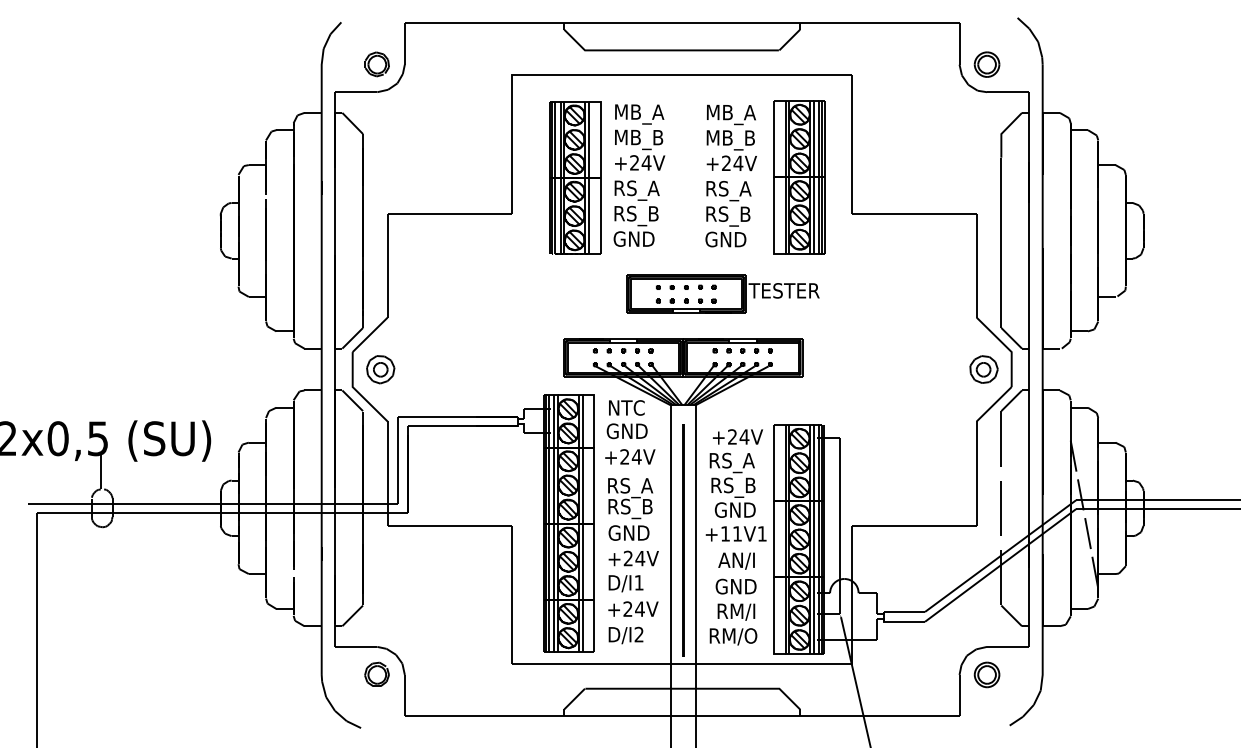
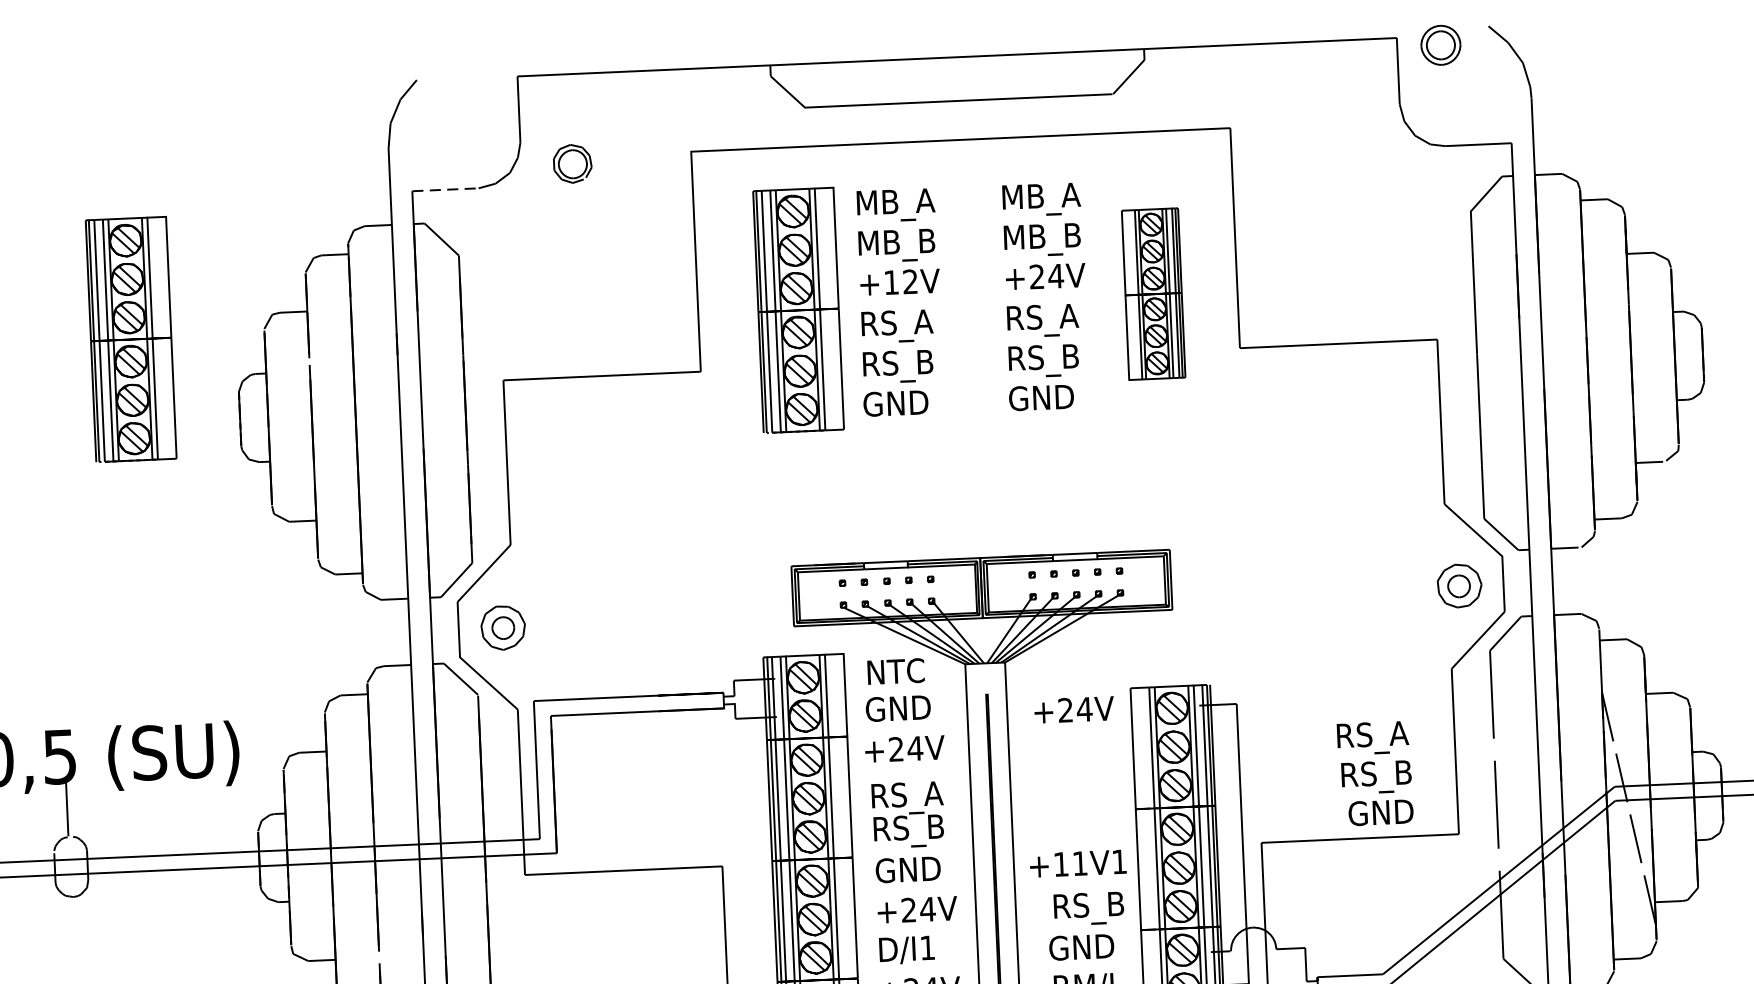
part: (376, 64) -> (571, 164), moved
part: (986, 64) -> (1439, 45), moved
line: (356, 92) -> (445, 190), solid -> dashed
text: (640, 162) -> (900, 281), +24V -> +12V
part: (154, 177) -> (131, 338), added
part: (799, 177) -> (1153, 294), size x0.7
part: (722, 293) -> (1039, 483), removed
text: (732, 484) -> (1374, 772), moved
text: (740, 562) -> (1086, 908), AN/I -> RS_B

